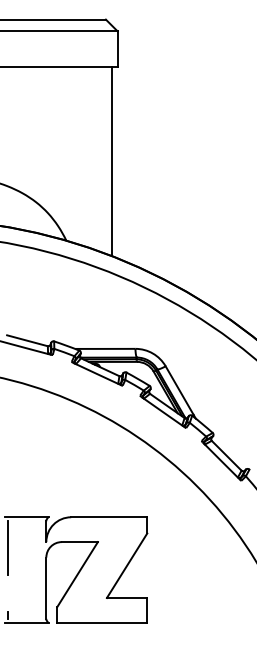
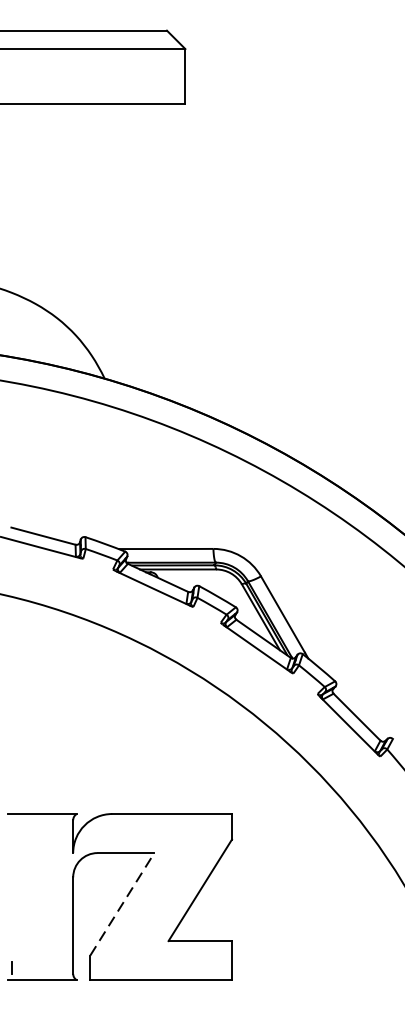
line: (111, 161) -> (175, 253), removed
line: (7, 547) -> (12, 861), removed
line: (77, 574) -> (122, 904), solid -> dashed

